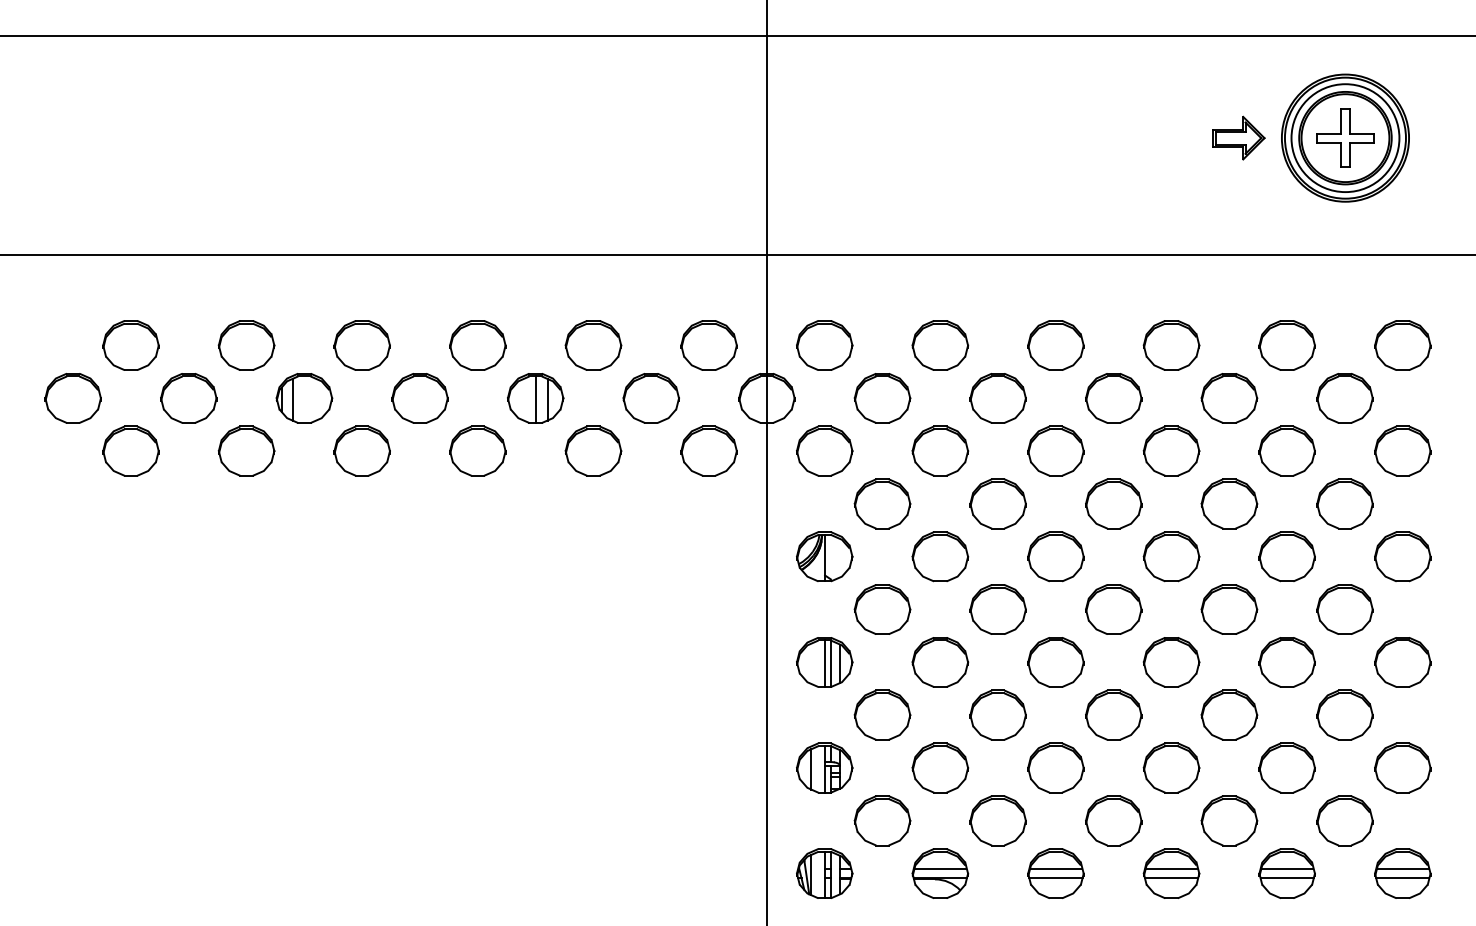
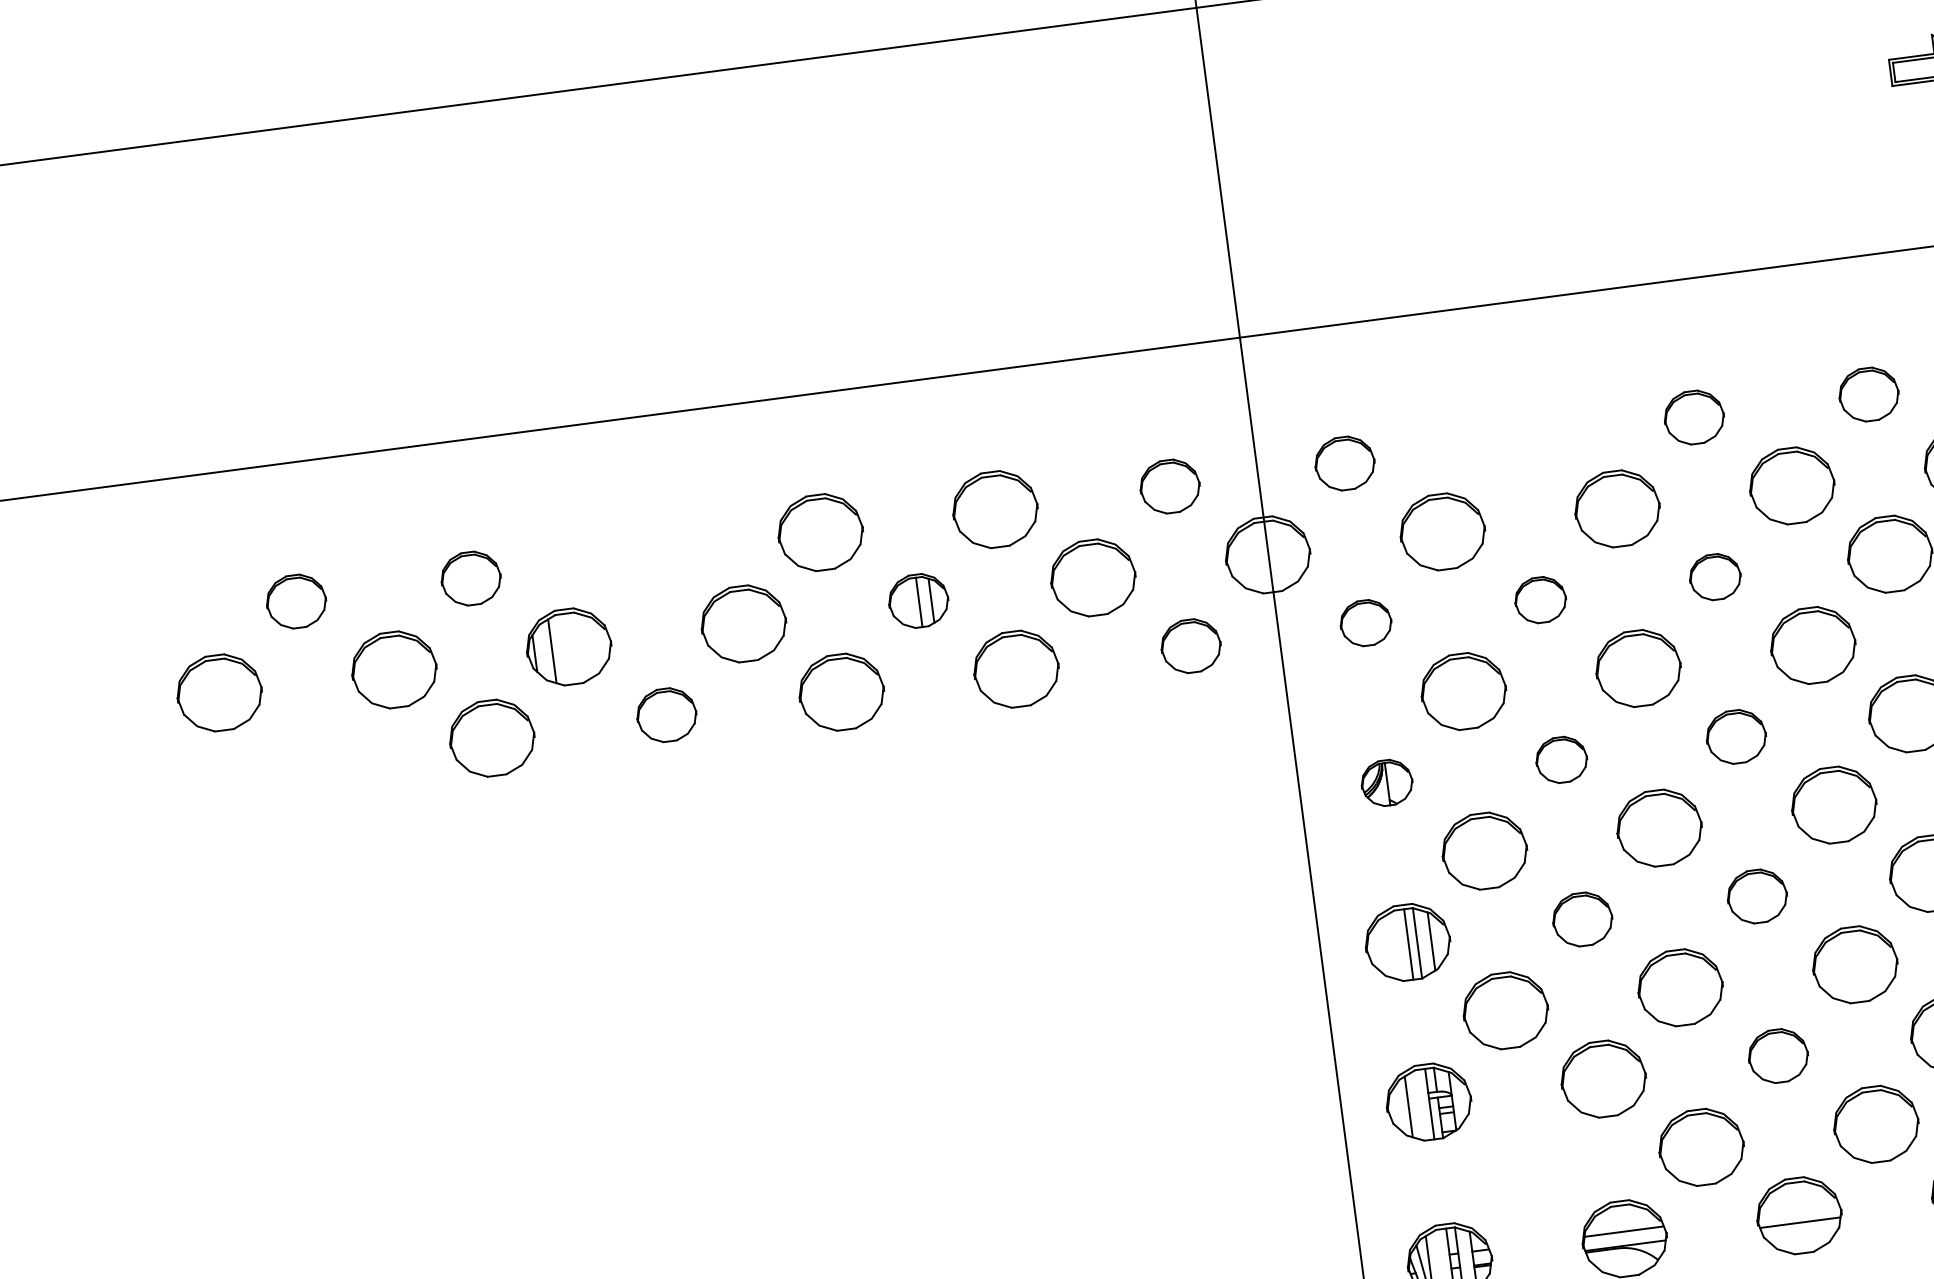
part: (130, 345) -> (295, 601), size x0.7
part: (246, 345) -> (470, 578), size x0.7
part: (361, 345) -> (644, 555), removed
part: (708, 345) -> (1169, 486), size x0.7
part: (824, 345) -> (1344, 463), size x0.7
part: (940, 345) -> (1519, 440), removed
part: (1055, 345) -> (1693, 417), size x0.7
part: (1171, 345) -> (1868, 394), size x0.7
part: (535, 398) -> (918, 601), size x0.7
part: (130, 450) -> (316, 760), removed
part: (361, 450) -> (665, 714), size x0.7
part: (708, 450) -> (1190, 645), size x0.7
part: (824, 450) -> (1365, 622), size x0.6
part: (940, 450) -> (1540, 599), size x0.6
part: (1055, 450) -> (1714, 576), size x0.6
part: (824, 556) -> (1386, 782), size x0.6
part: (940, 556) -> (1561, 759), size x0.6
part: (1055, 556) -> (1735, 736), size x0.7
part: (940, 662) -> (1582, 919), size x0.7
part: (1055, 662) -> (1756, 896), size x0.7
part: (1055, 767) -> (1777, 1055), size x0.7
part: (882, 820) -> (1526, 1169), removed
line: (1055, 869) -> (1797, 1209), removed

